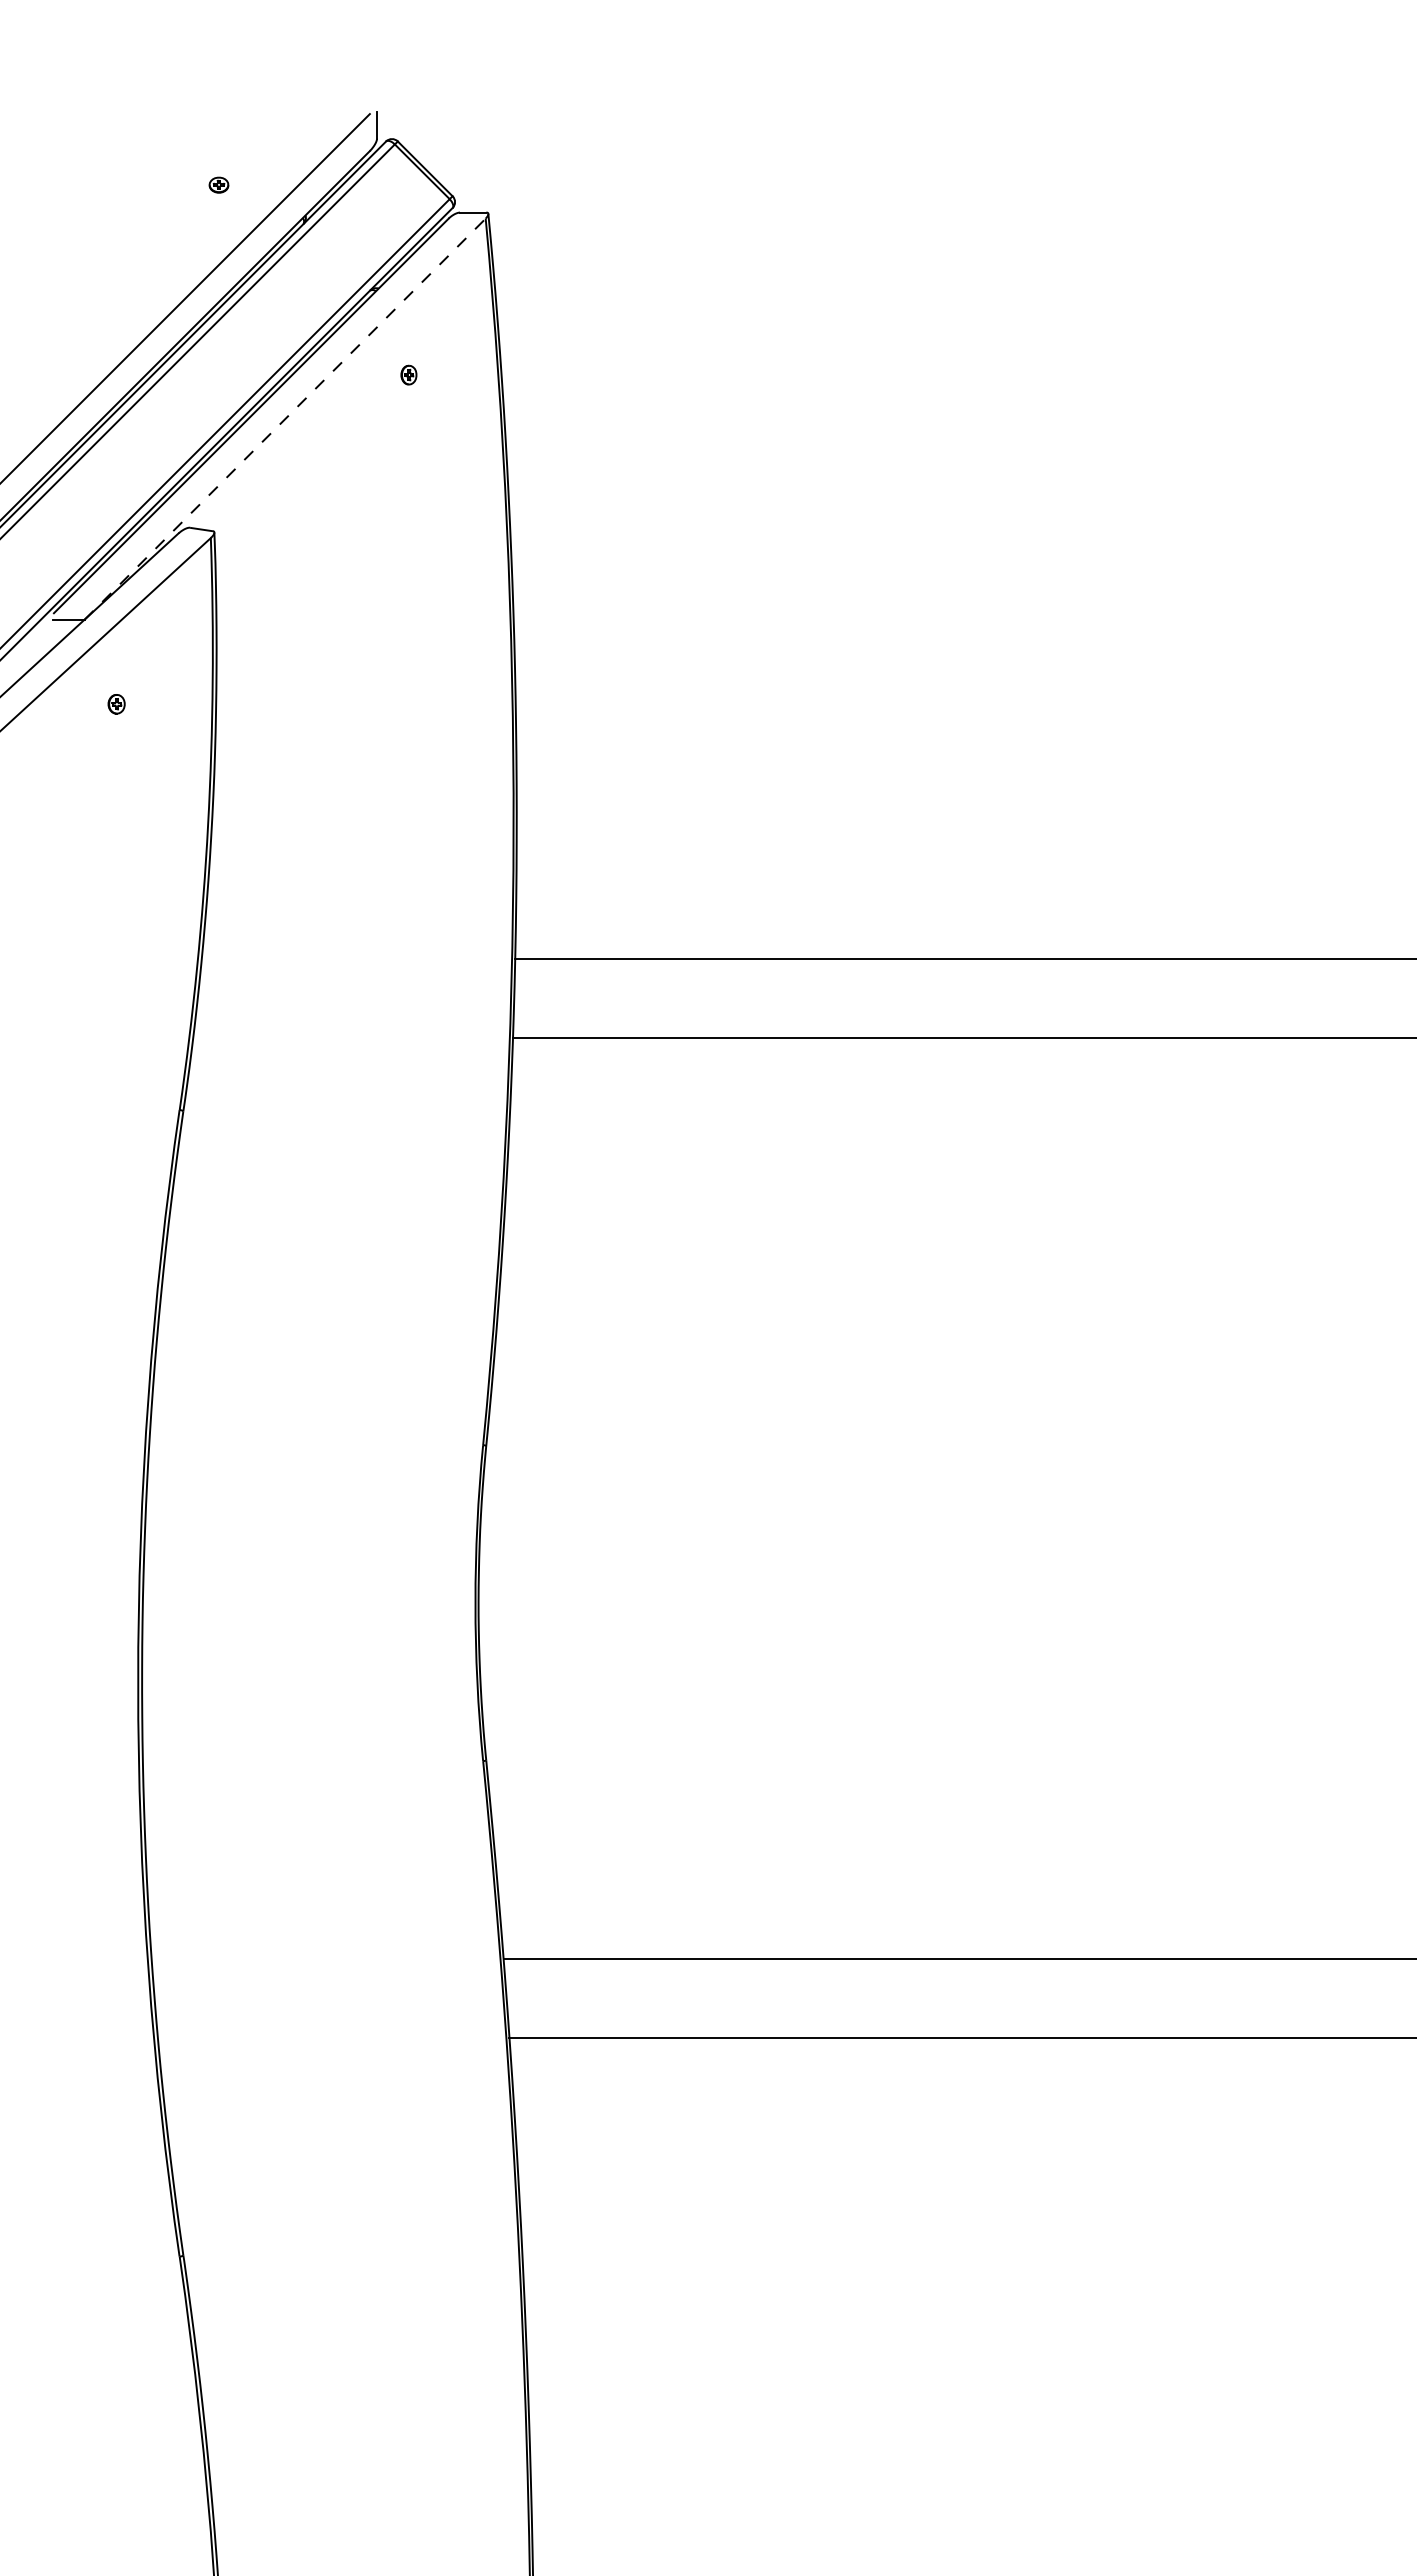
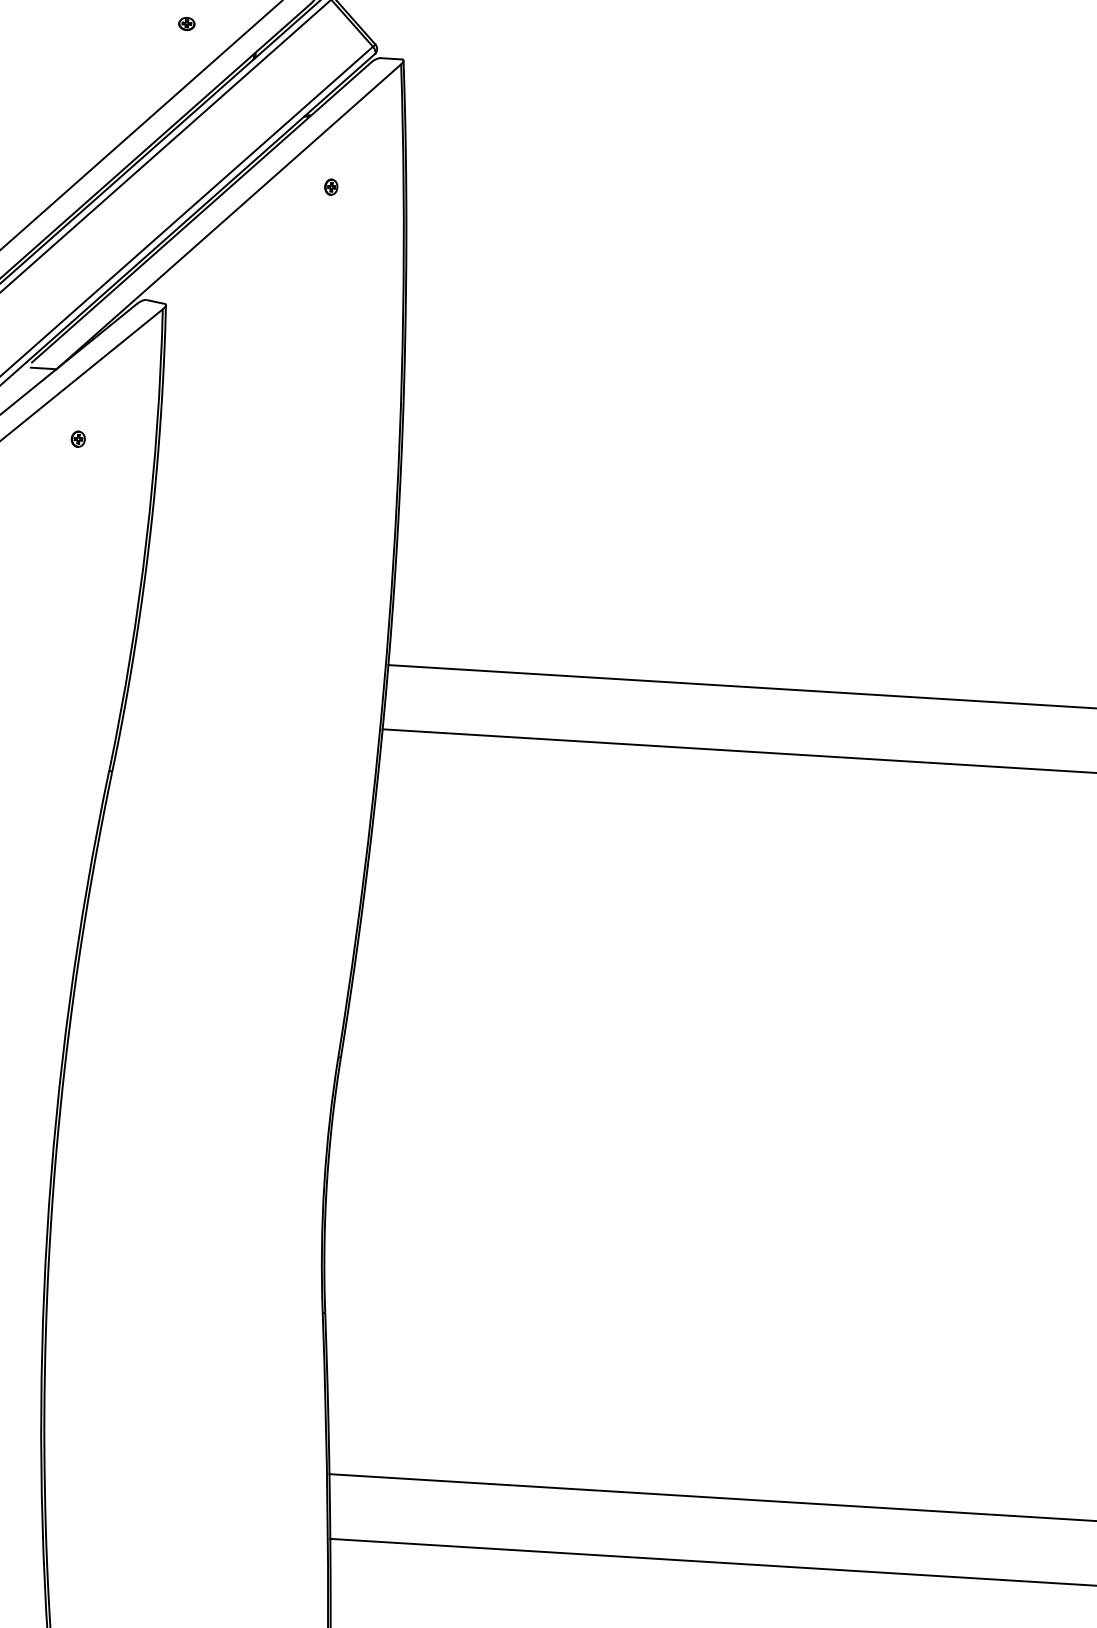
line: (285, 419) -> (229, 217), dashed -> solid

